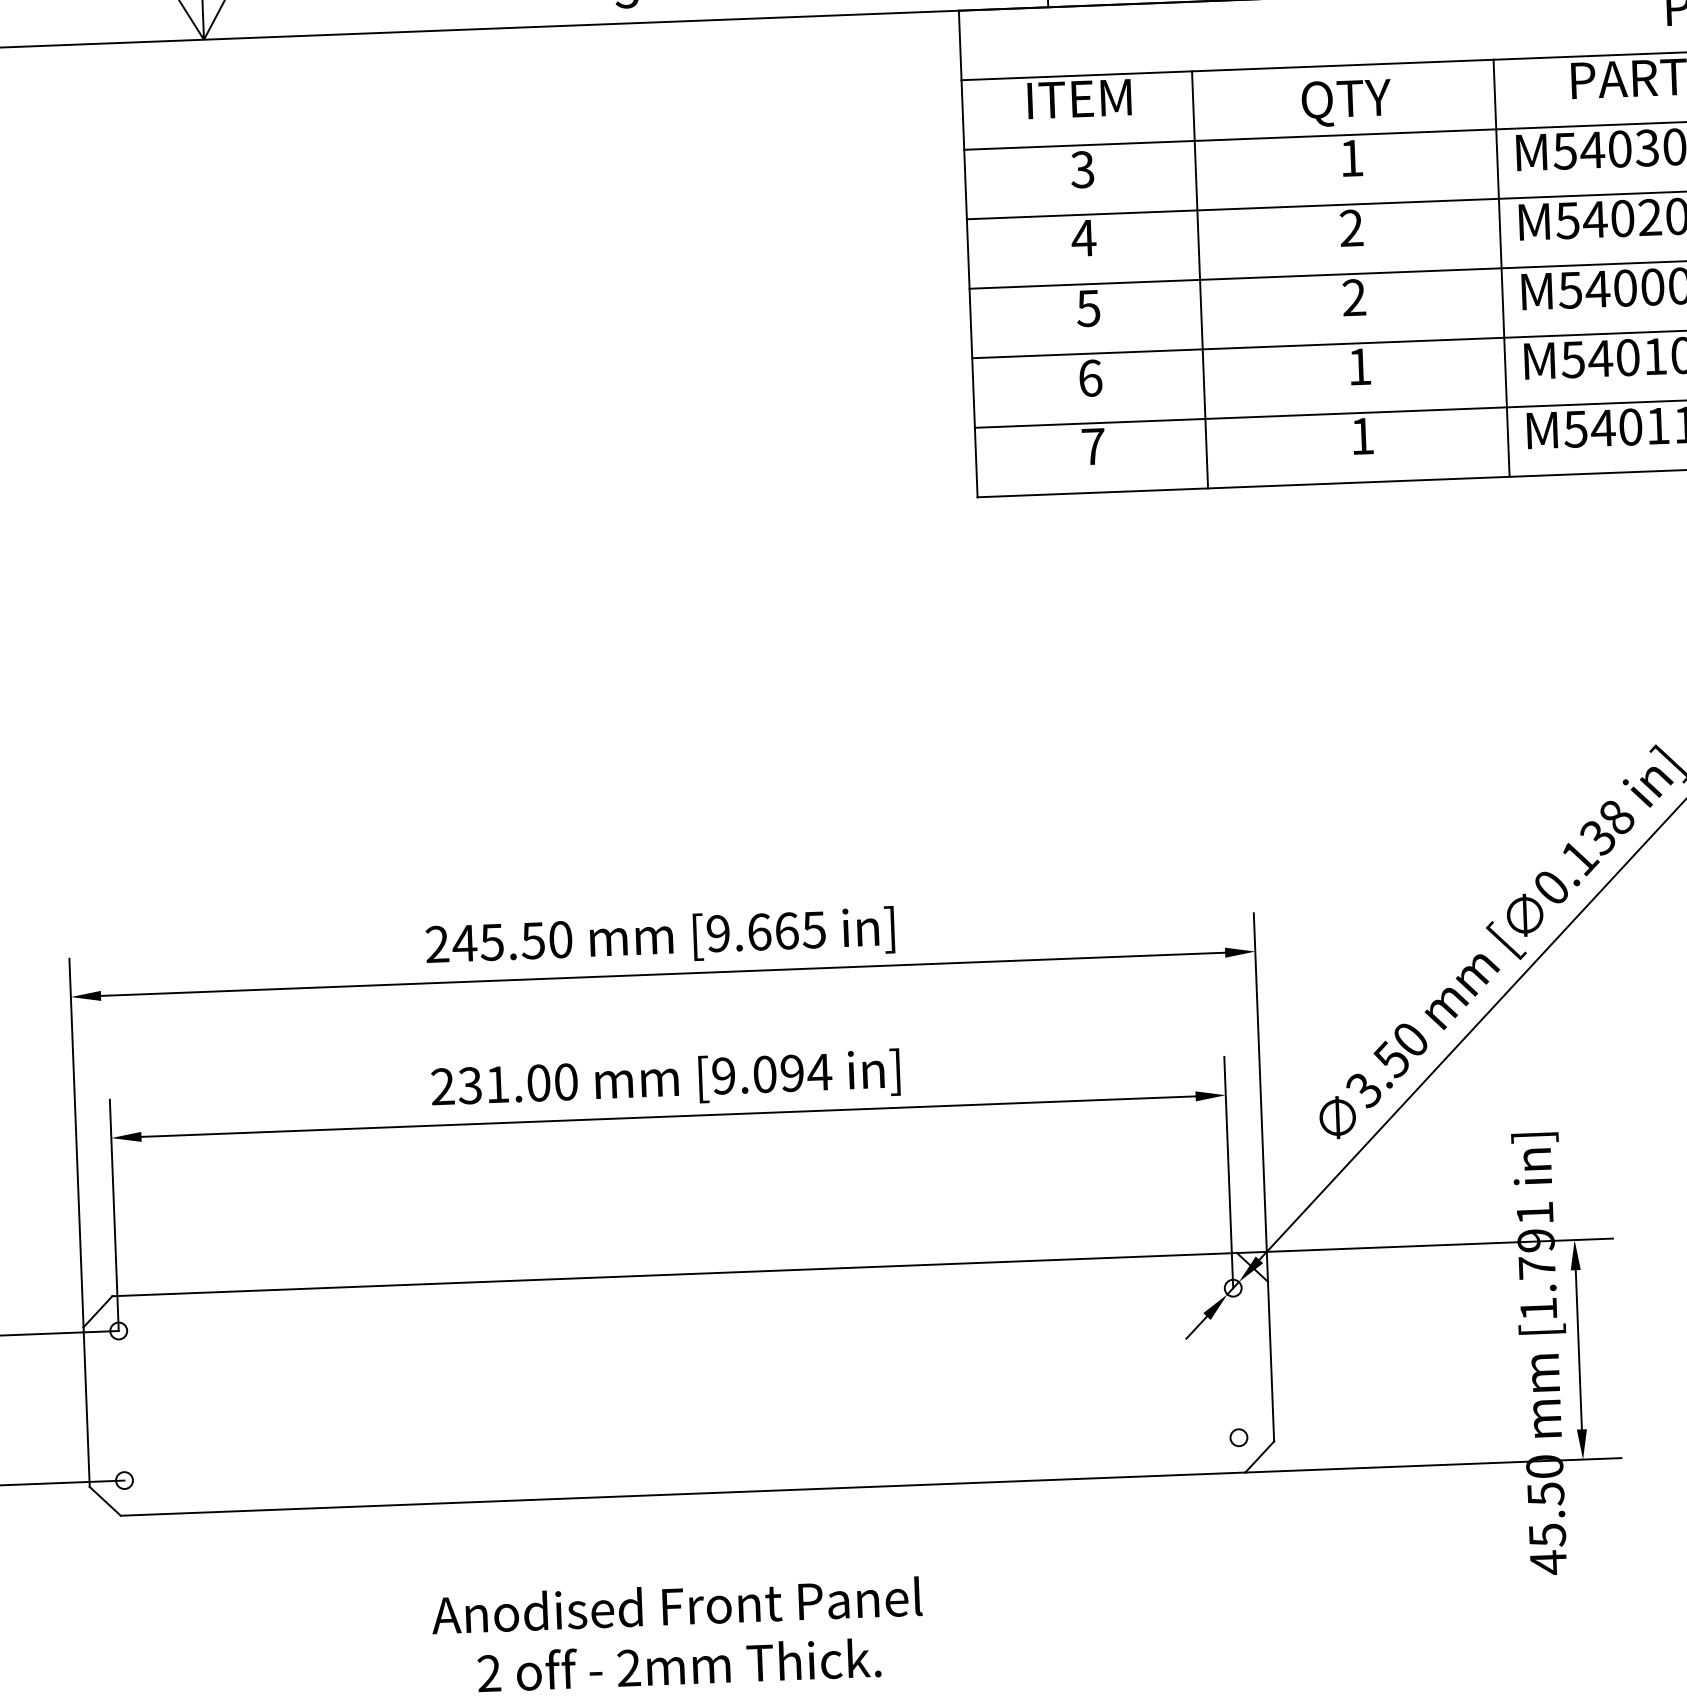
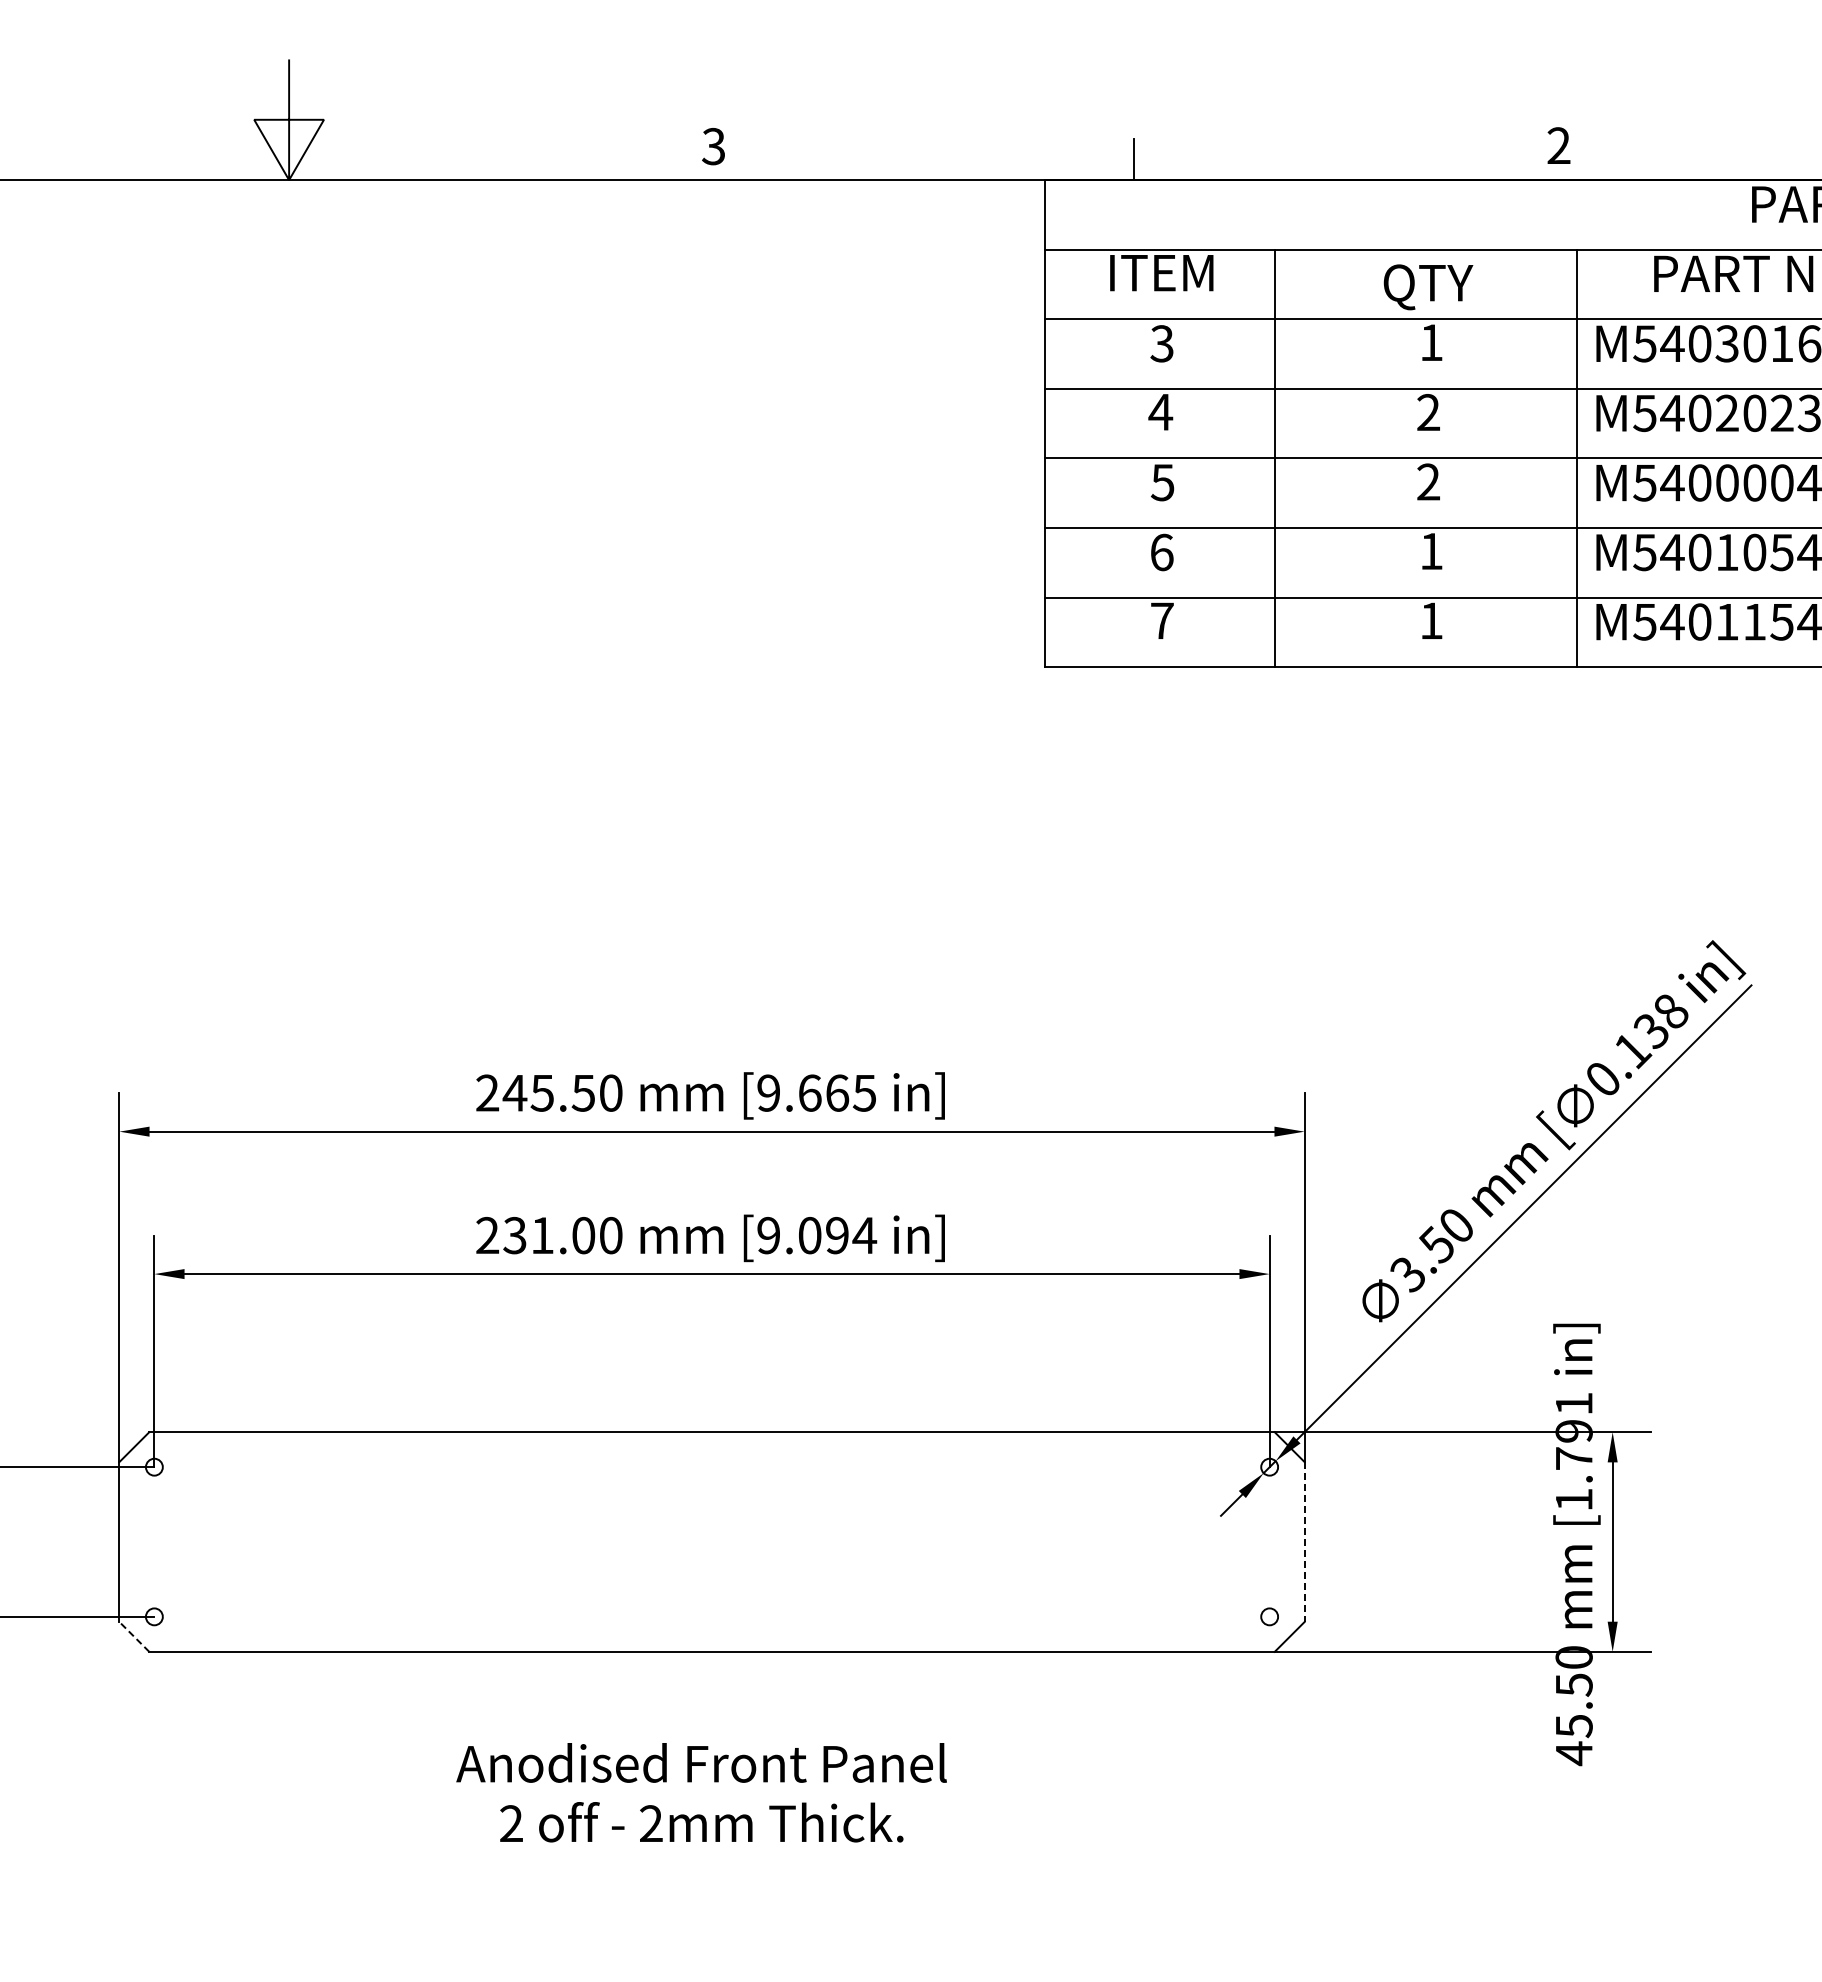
line: (1270, 1362) -> (1304, 1542), solid -> dashed
line: (105, 1500) -> (134, 1636), solid -> dashed

